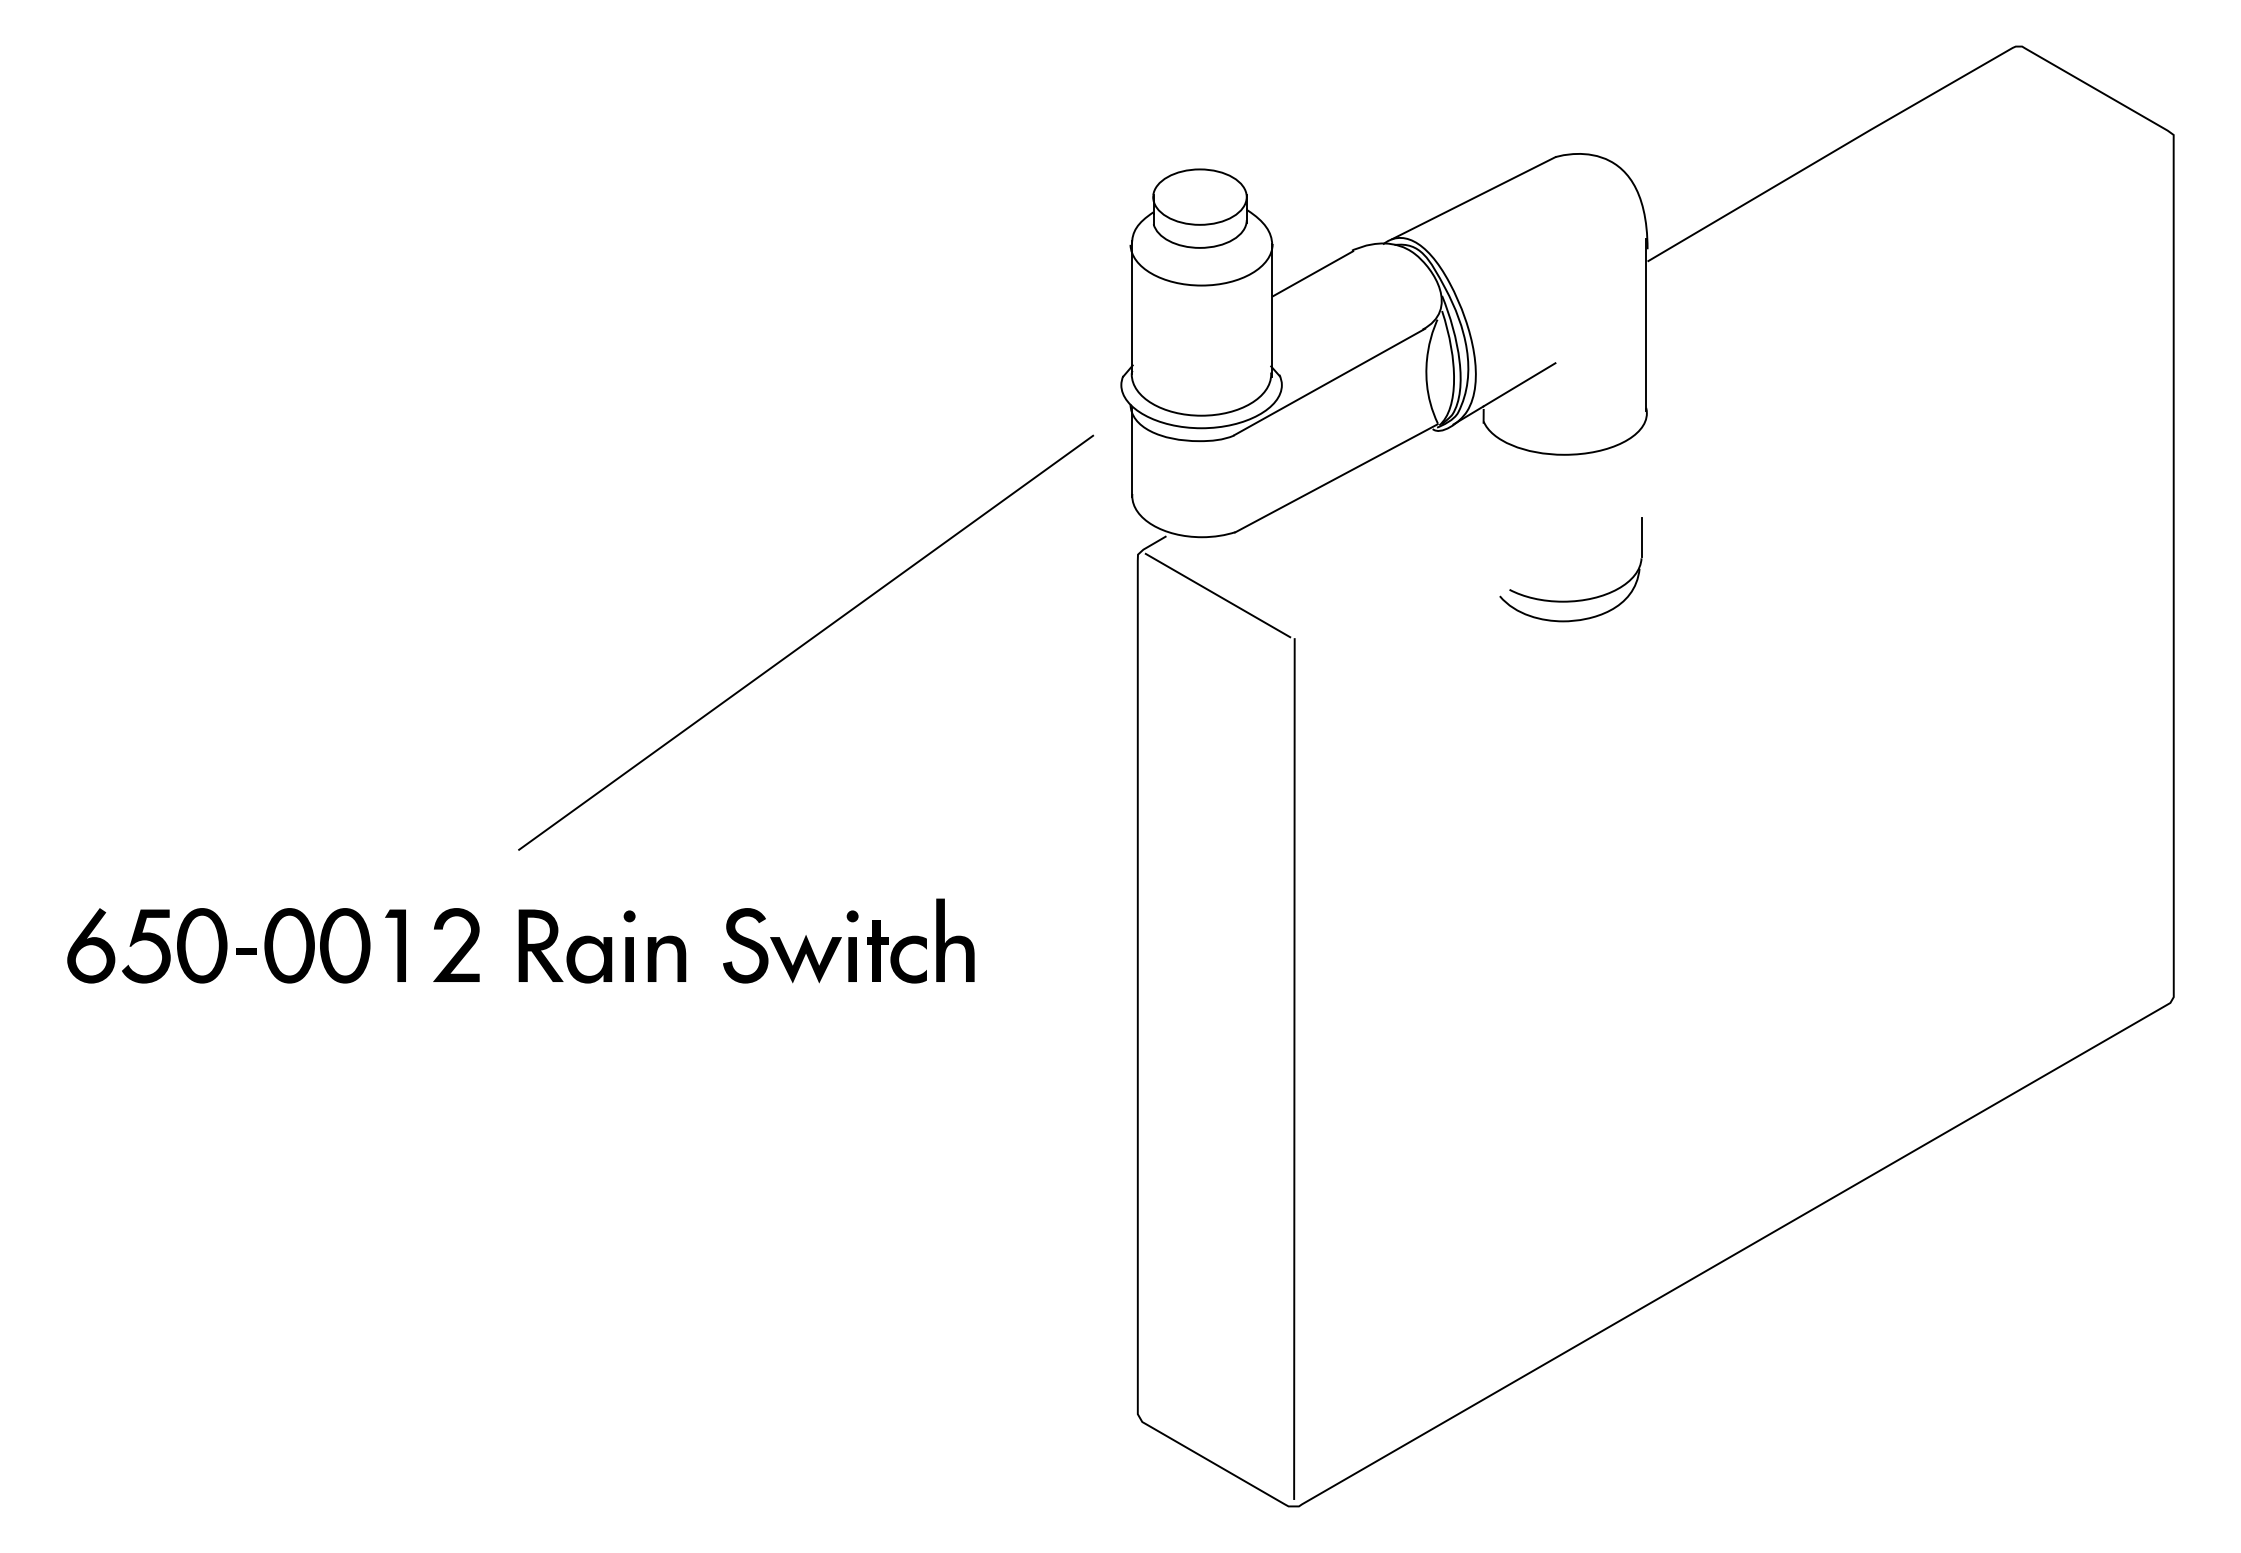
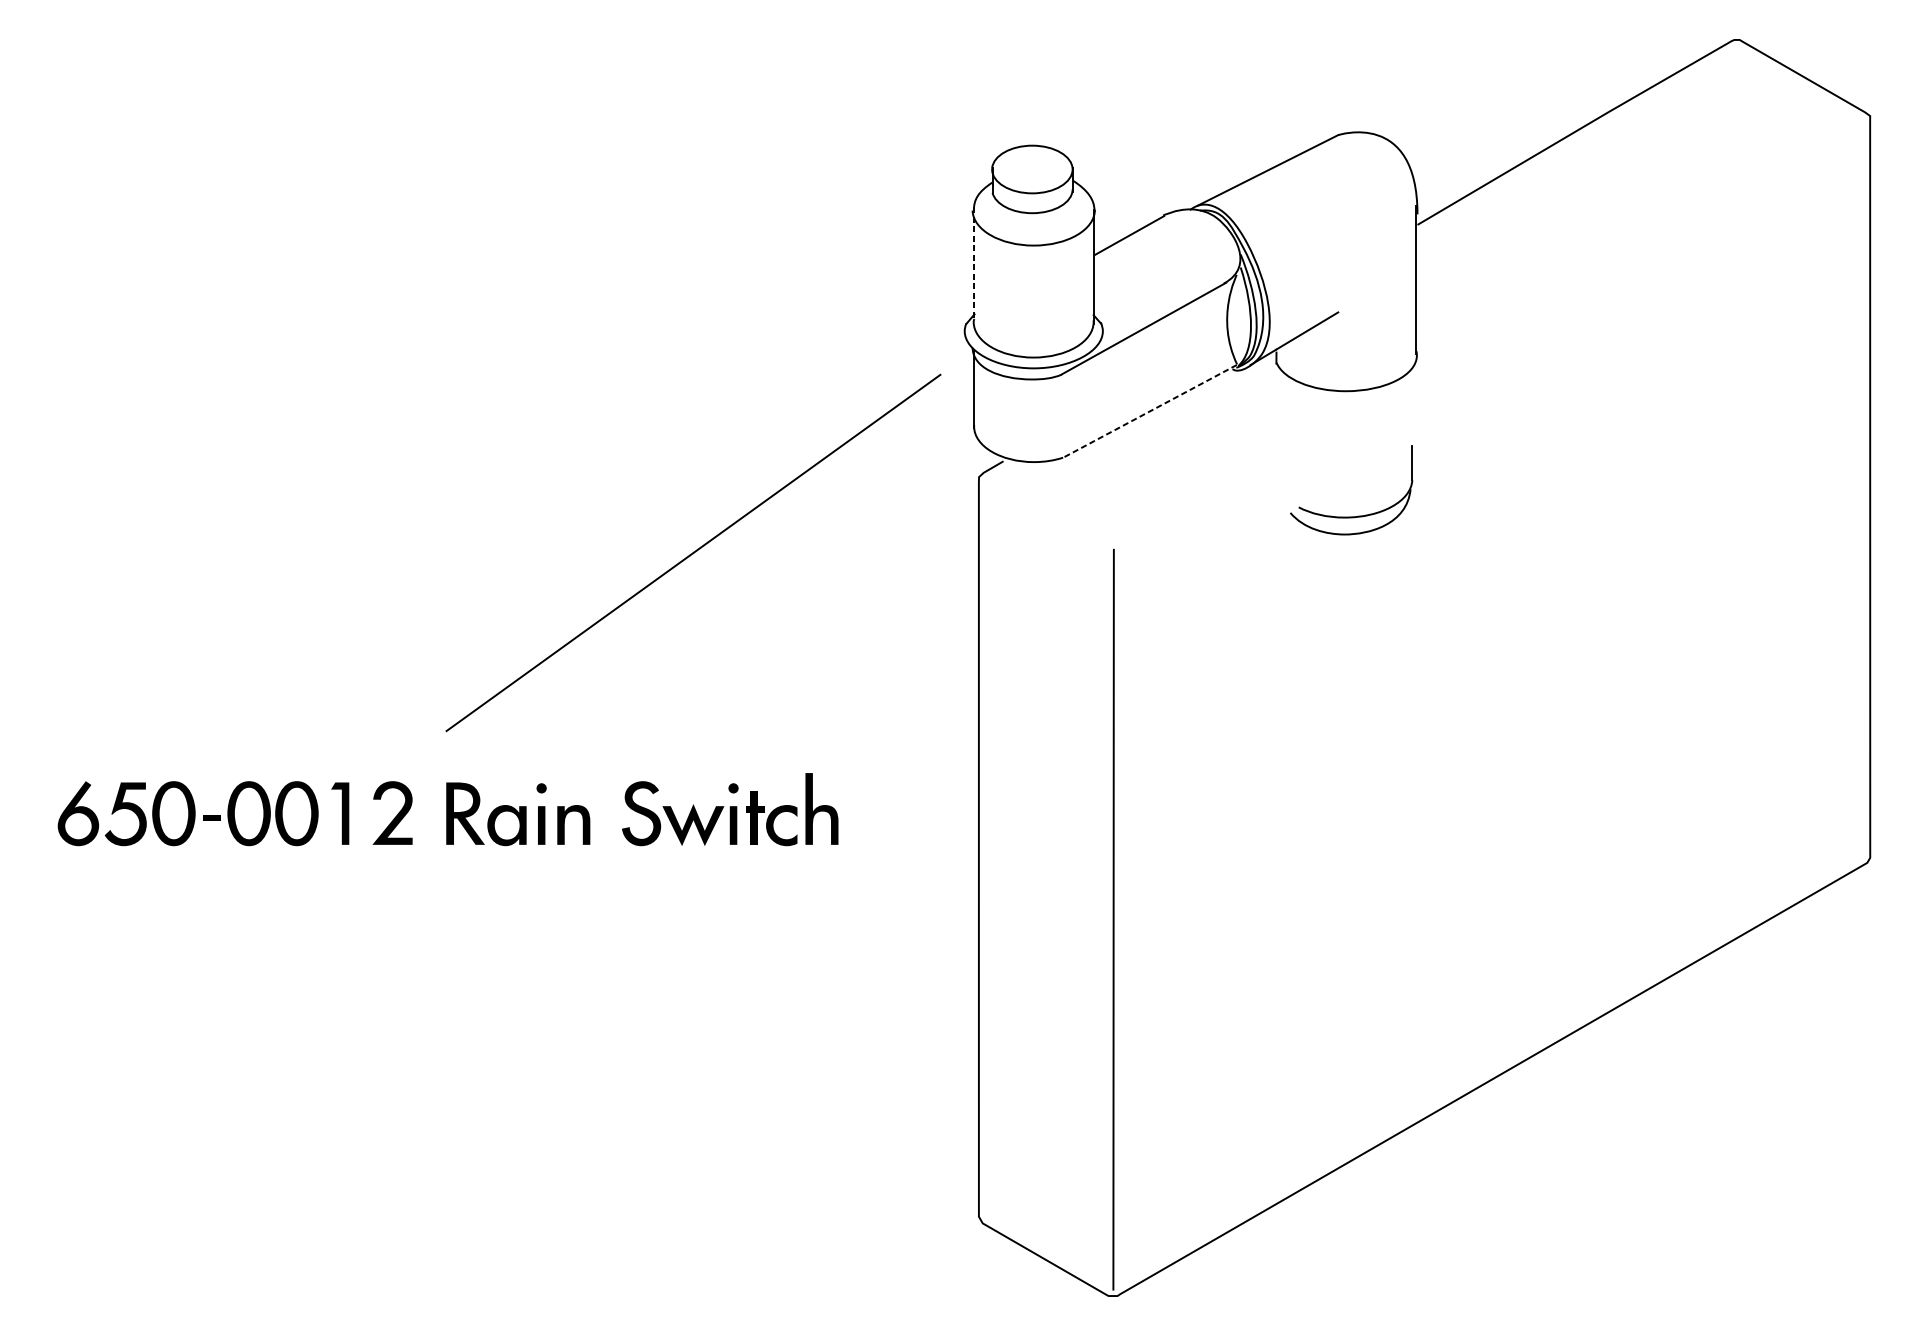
line: (1131, 308) -> (973, 265), solid -> dashed
line: (1336, 478) -> (1149, 411), solid -> dashed
line: (1217, 595) -> (1047, 512), removed

